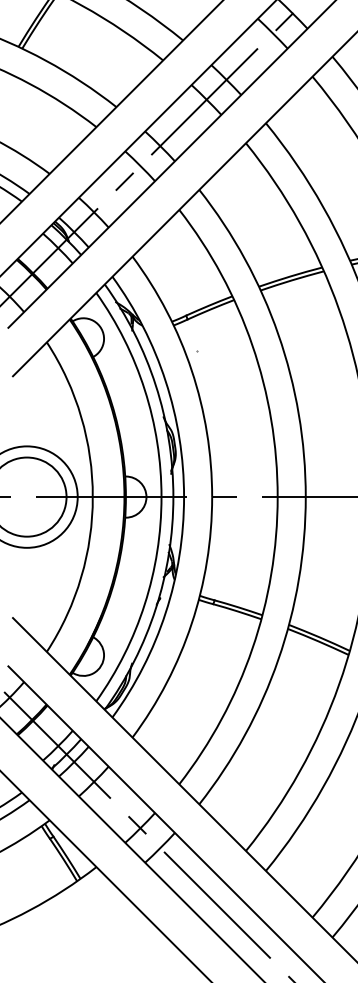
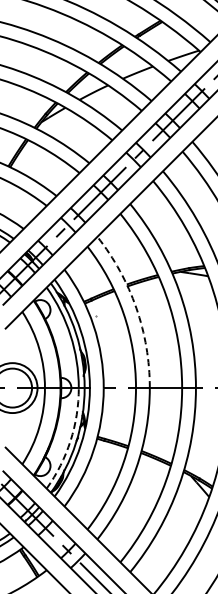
arc: (278, 335) -> (136, 308), solid -> dashed
arc: (144, 603) -> (70, 440), solid -> dashed

